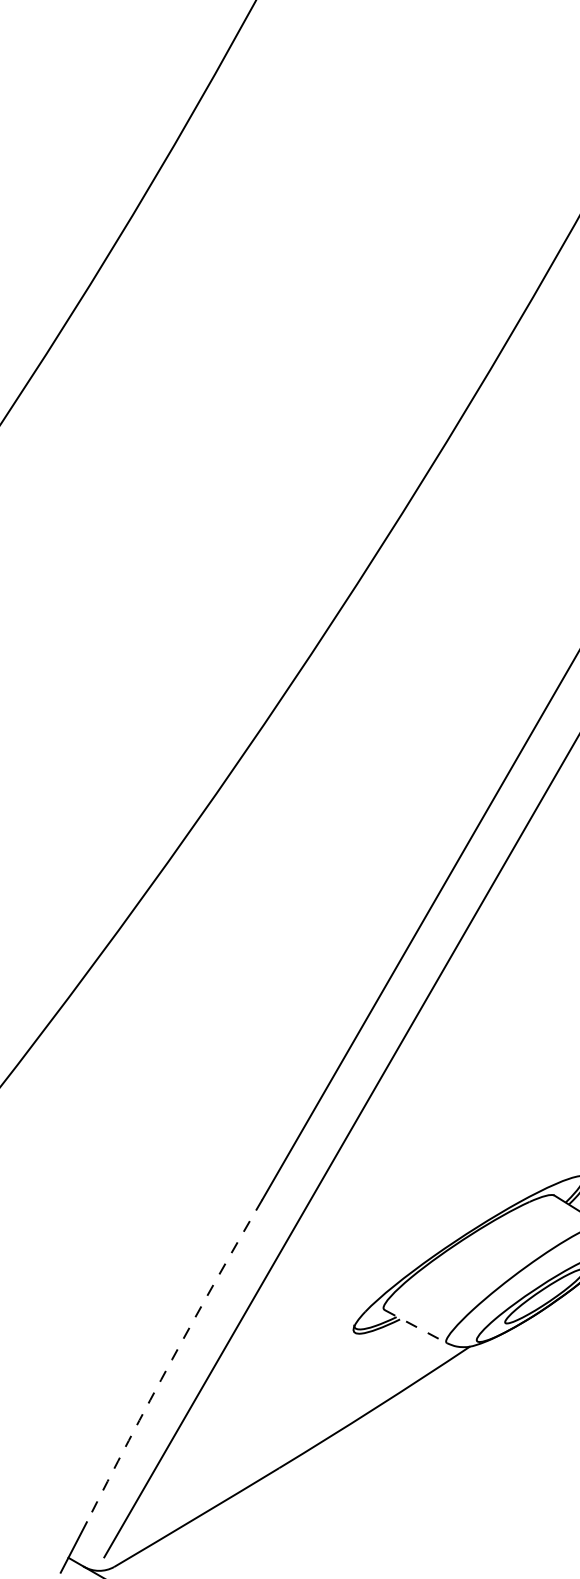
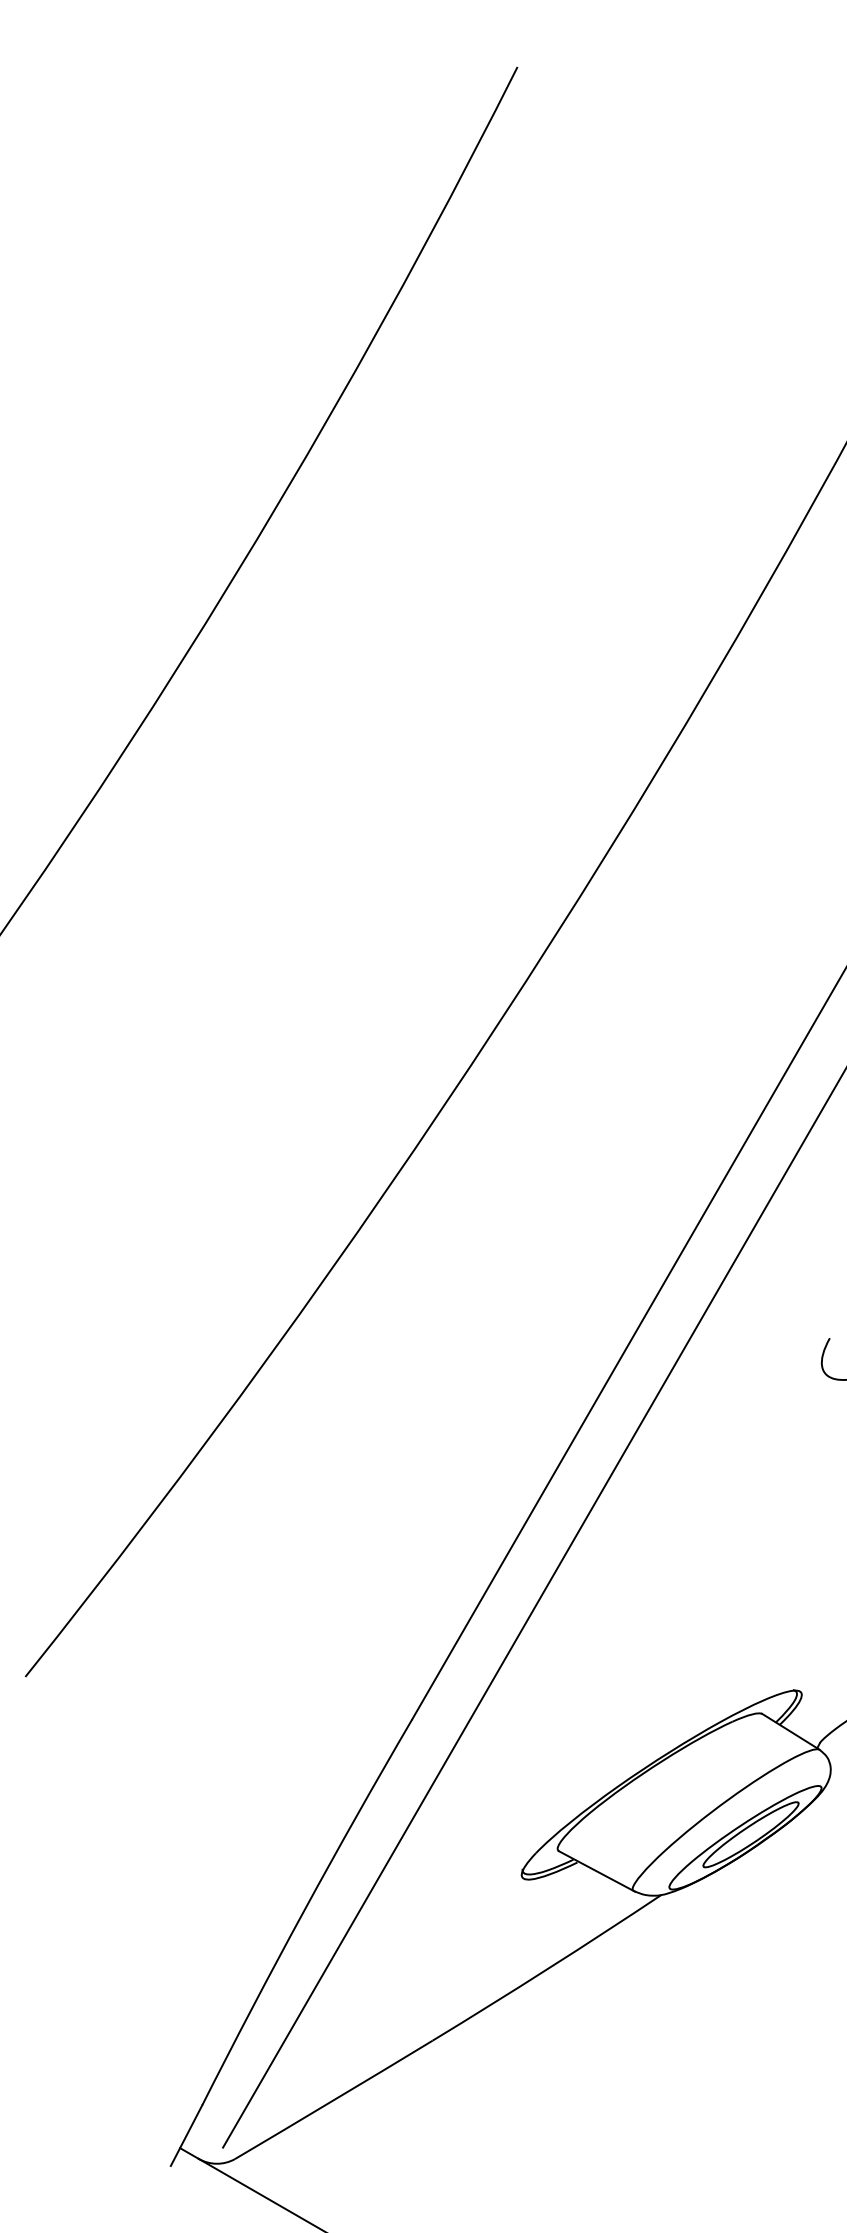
line: (416, 1326) -> (597, 1871), dashed -> solid
arc: (172, 1359) -> (304, 1910), dashed -> solid

